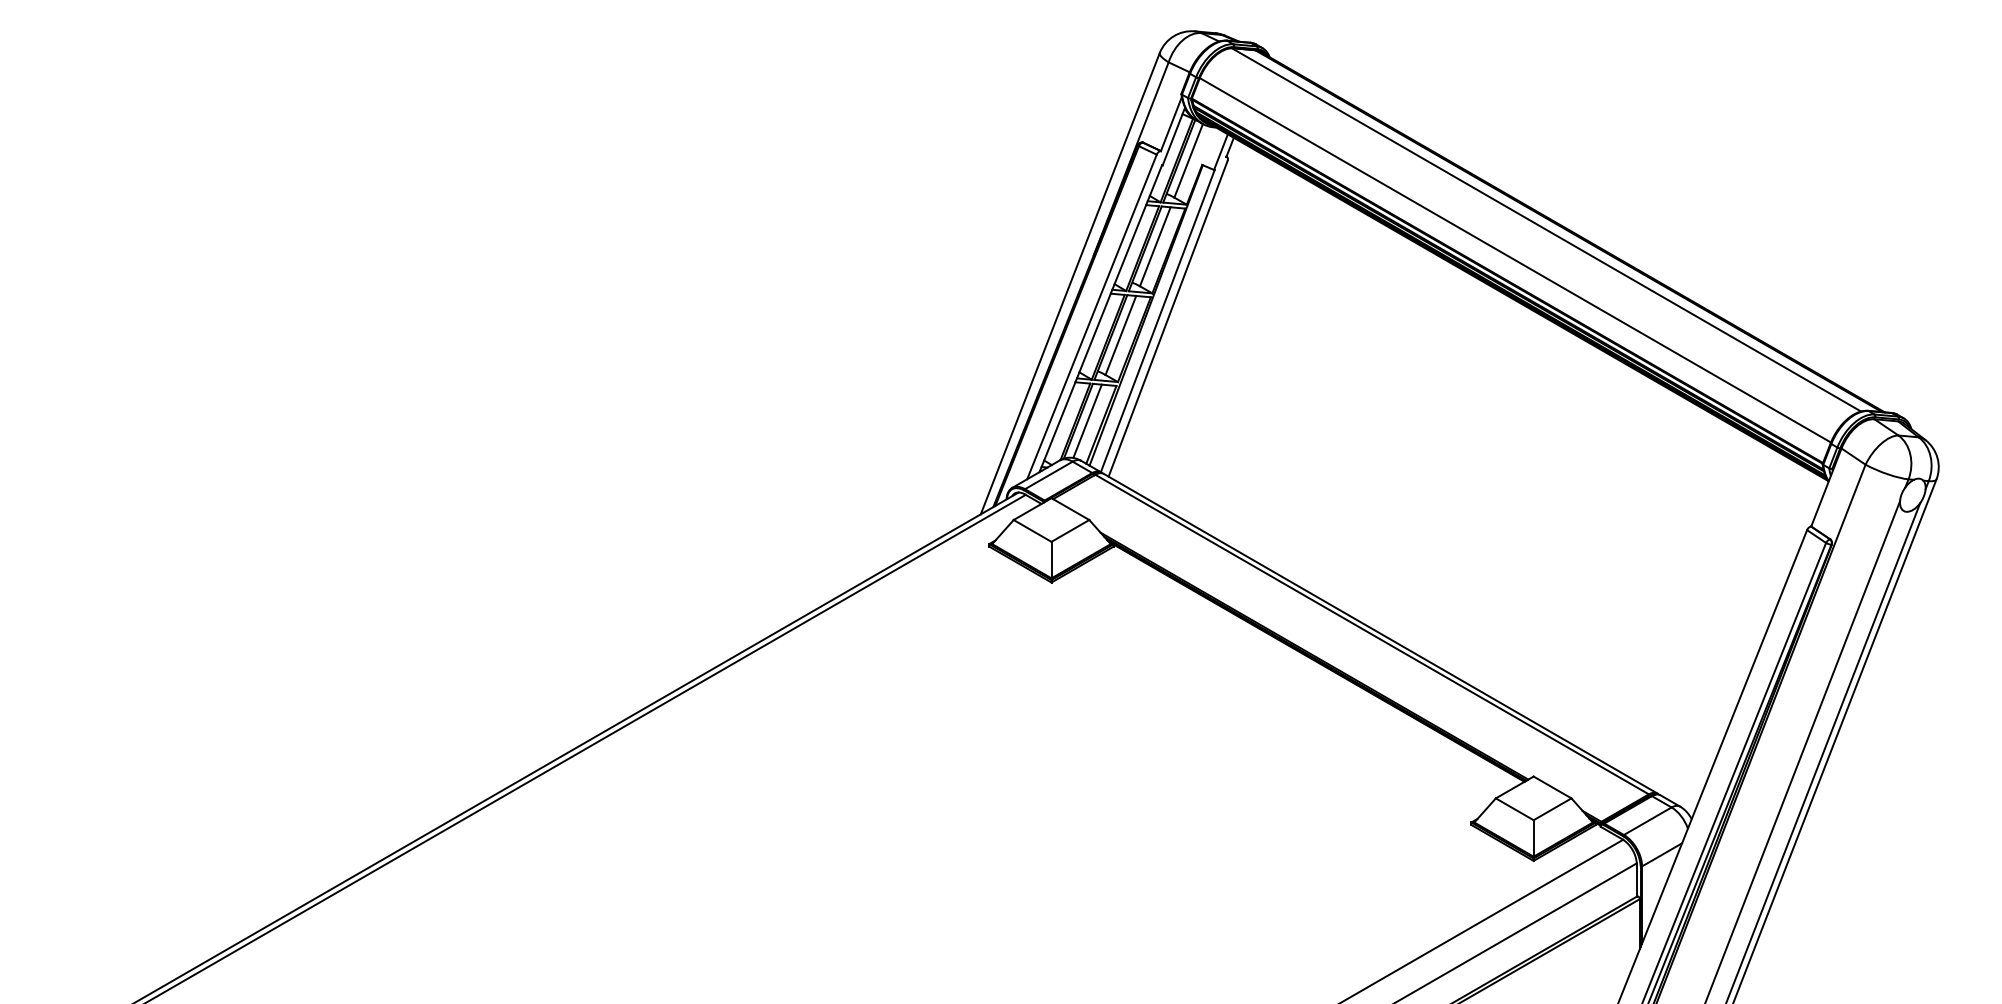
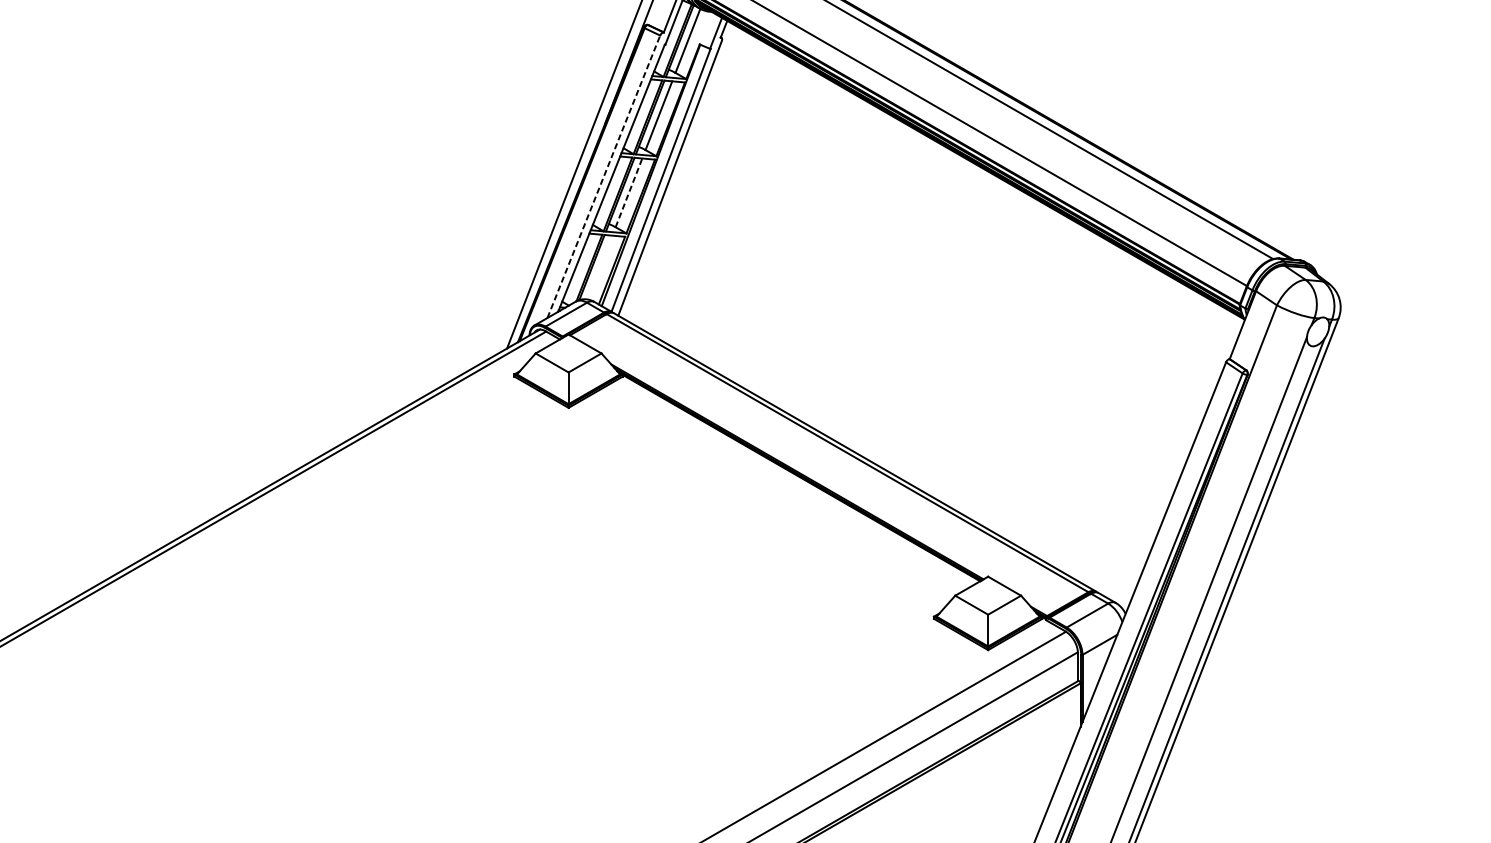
line: (1092, 316) -> (604, 176), solid -> dashed
line: (1121, 335) -> (629, 192), solid -> dashed
line: (1087, 421) -> (599, 267), removed

